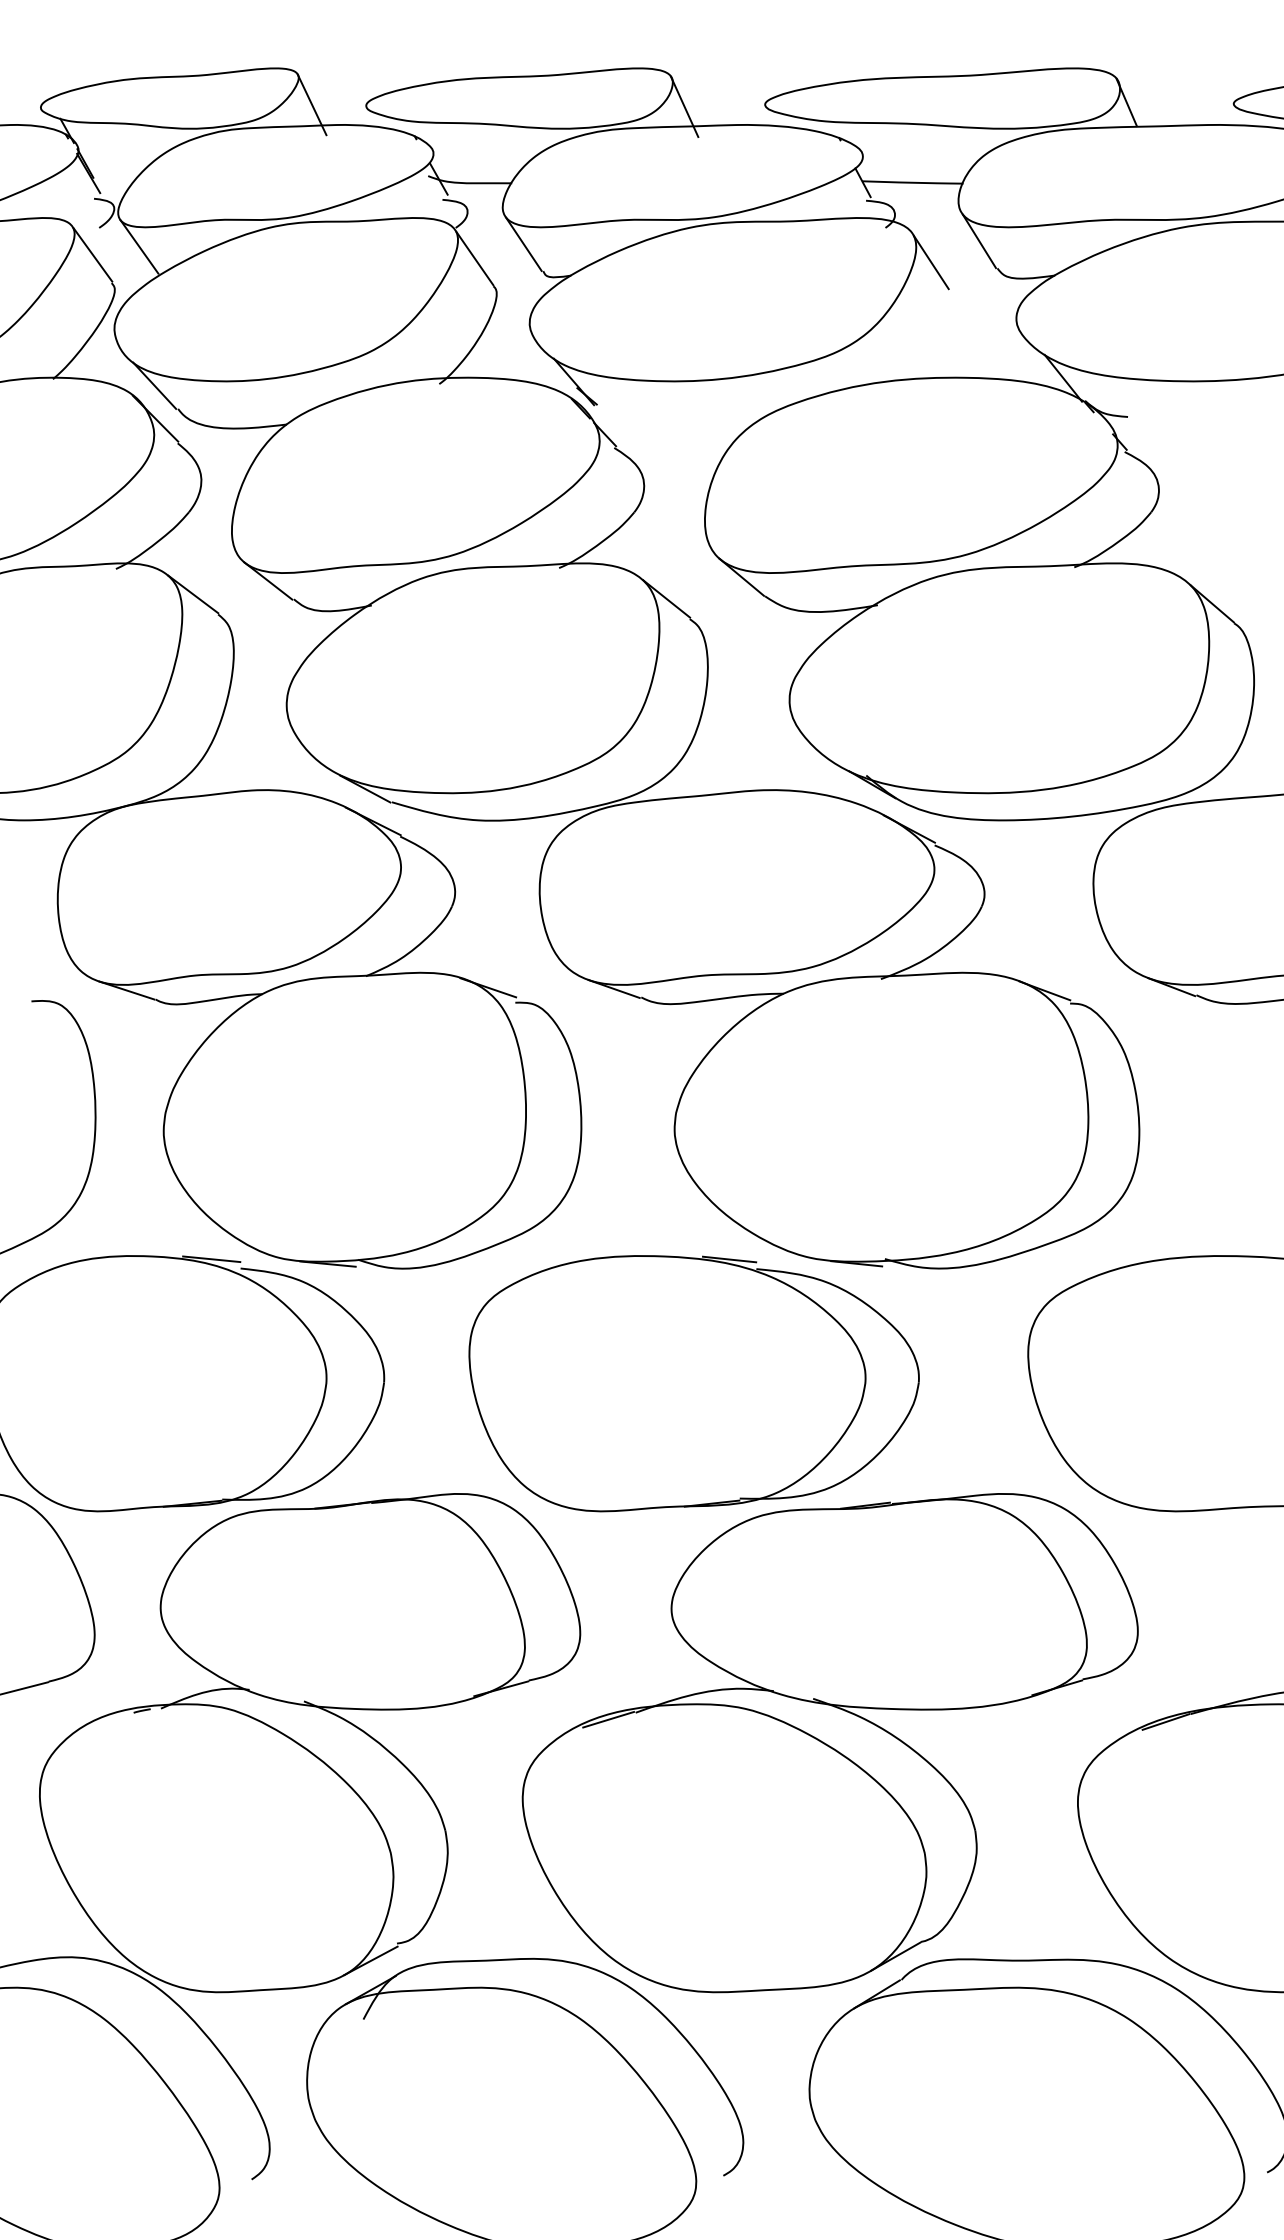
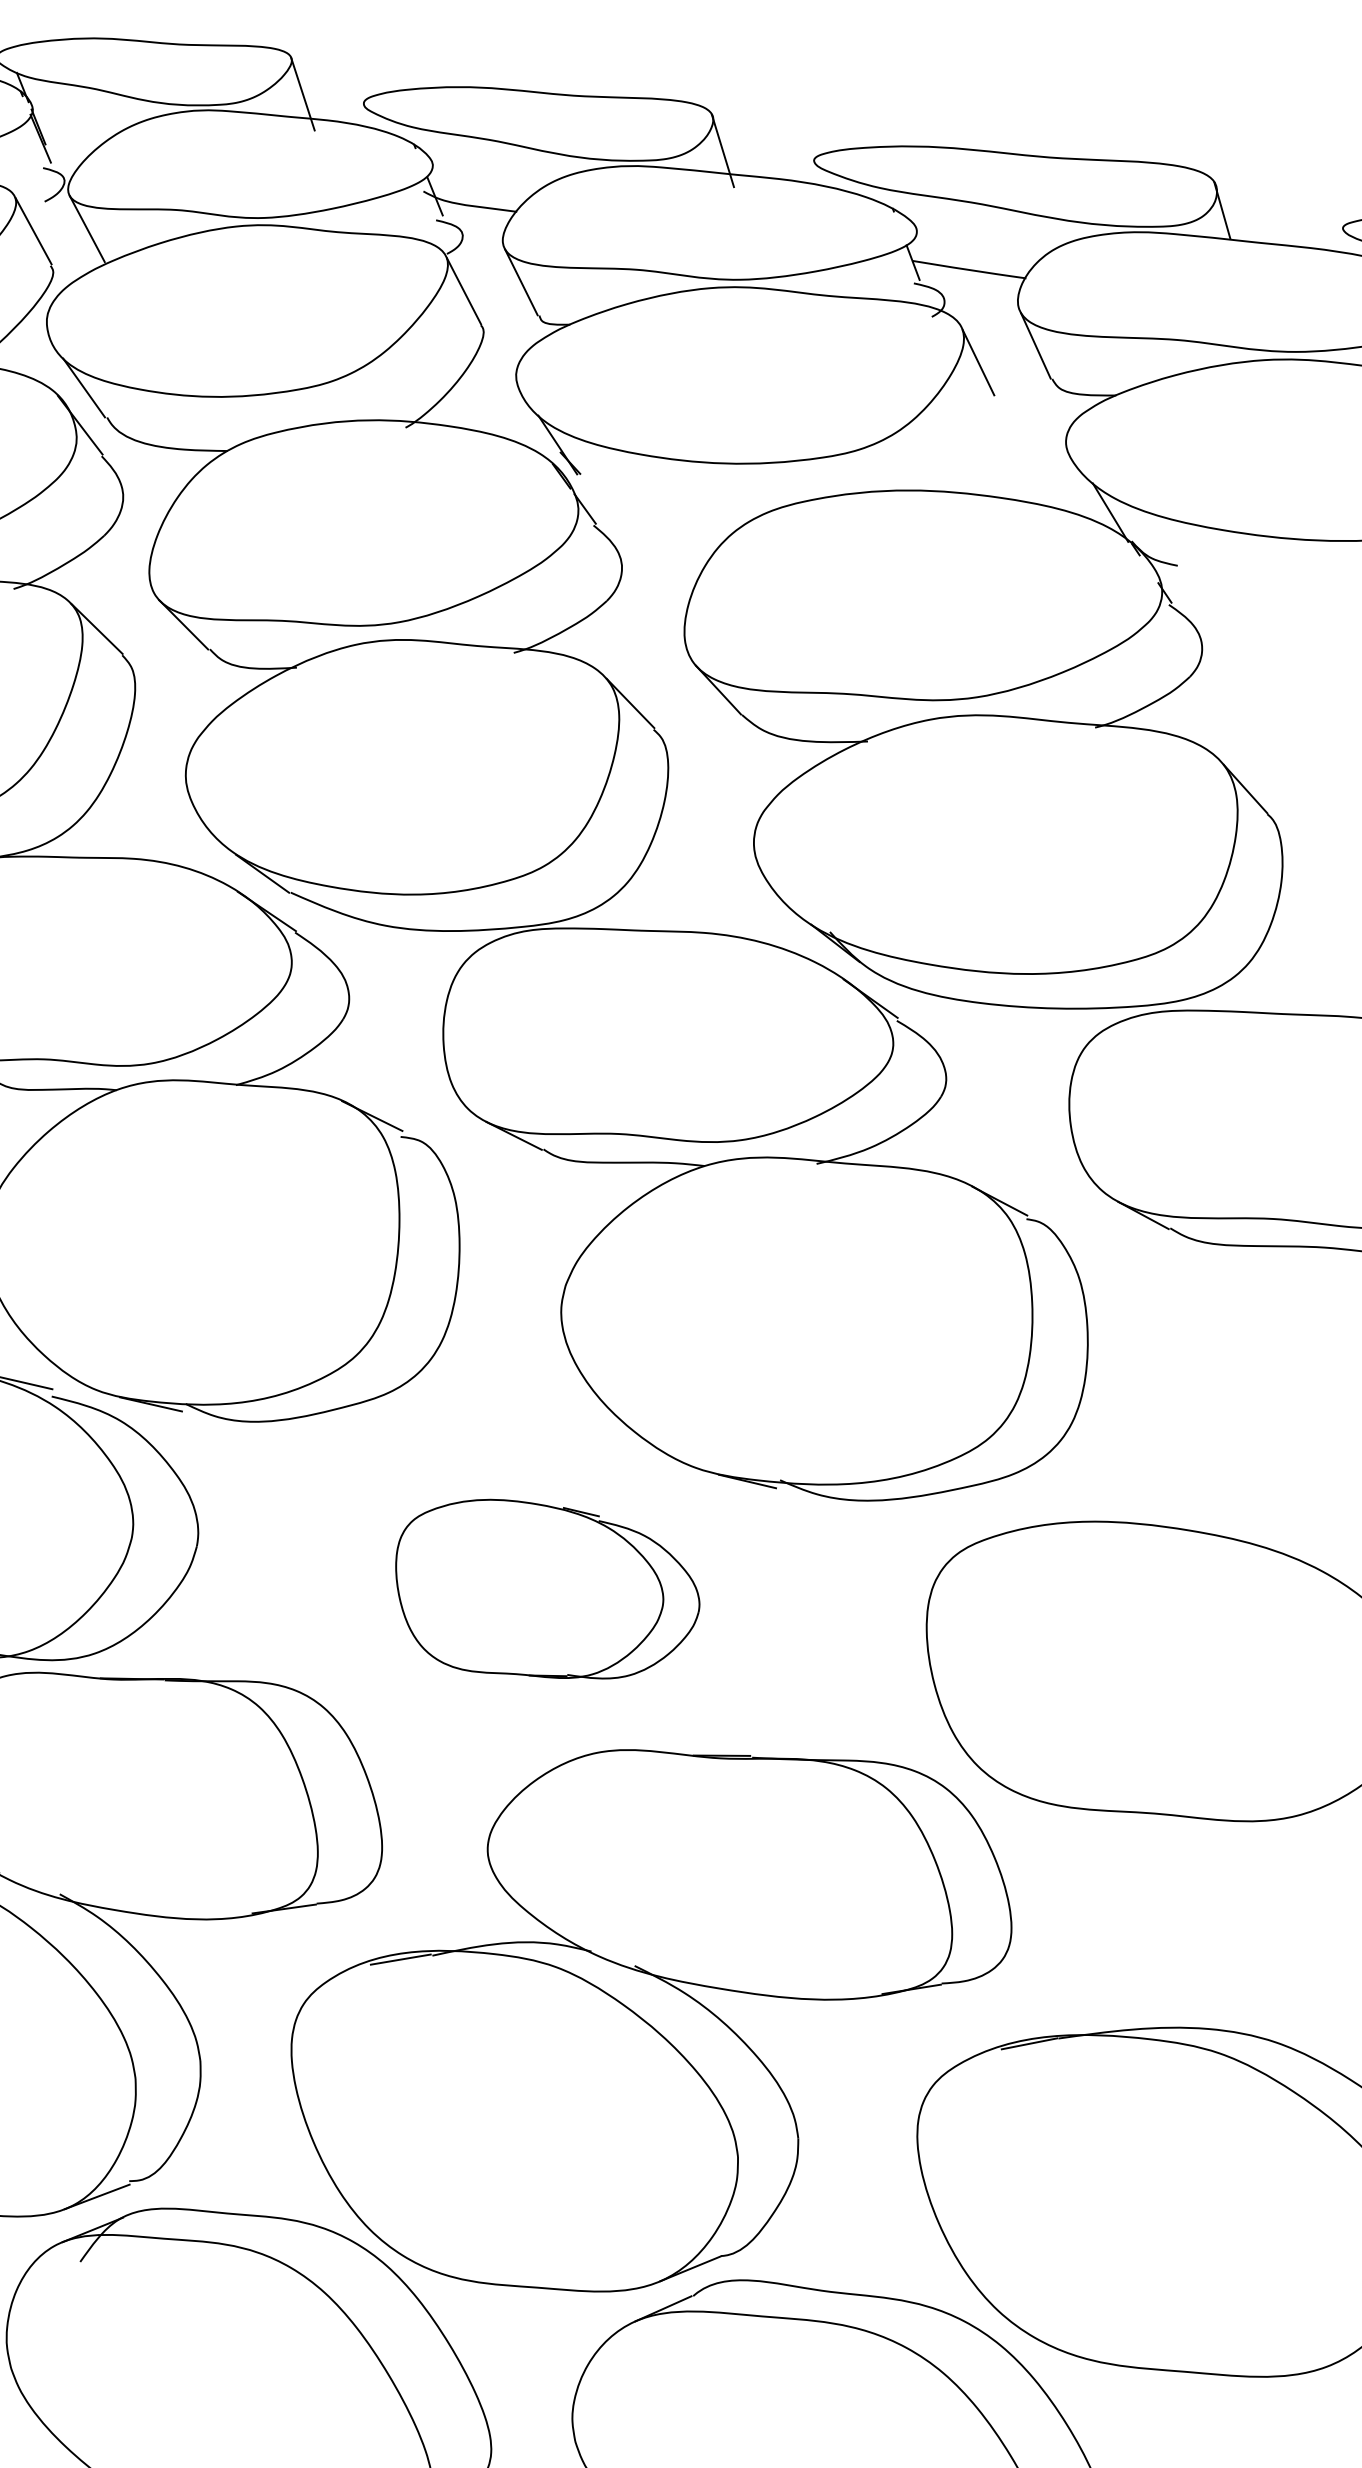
part: (693, 1383) -> (545, 1592), size x0.6

